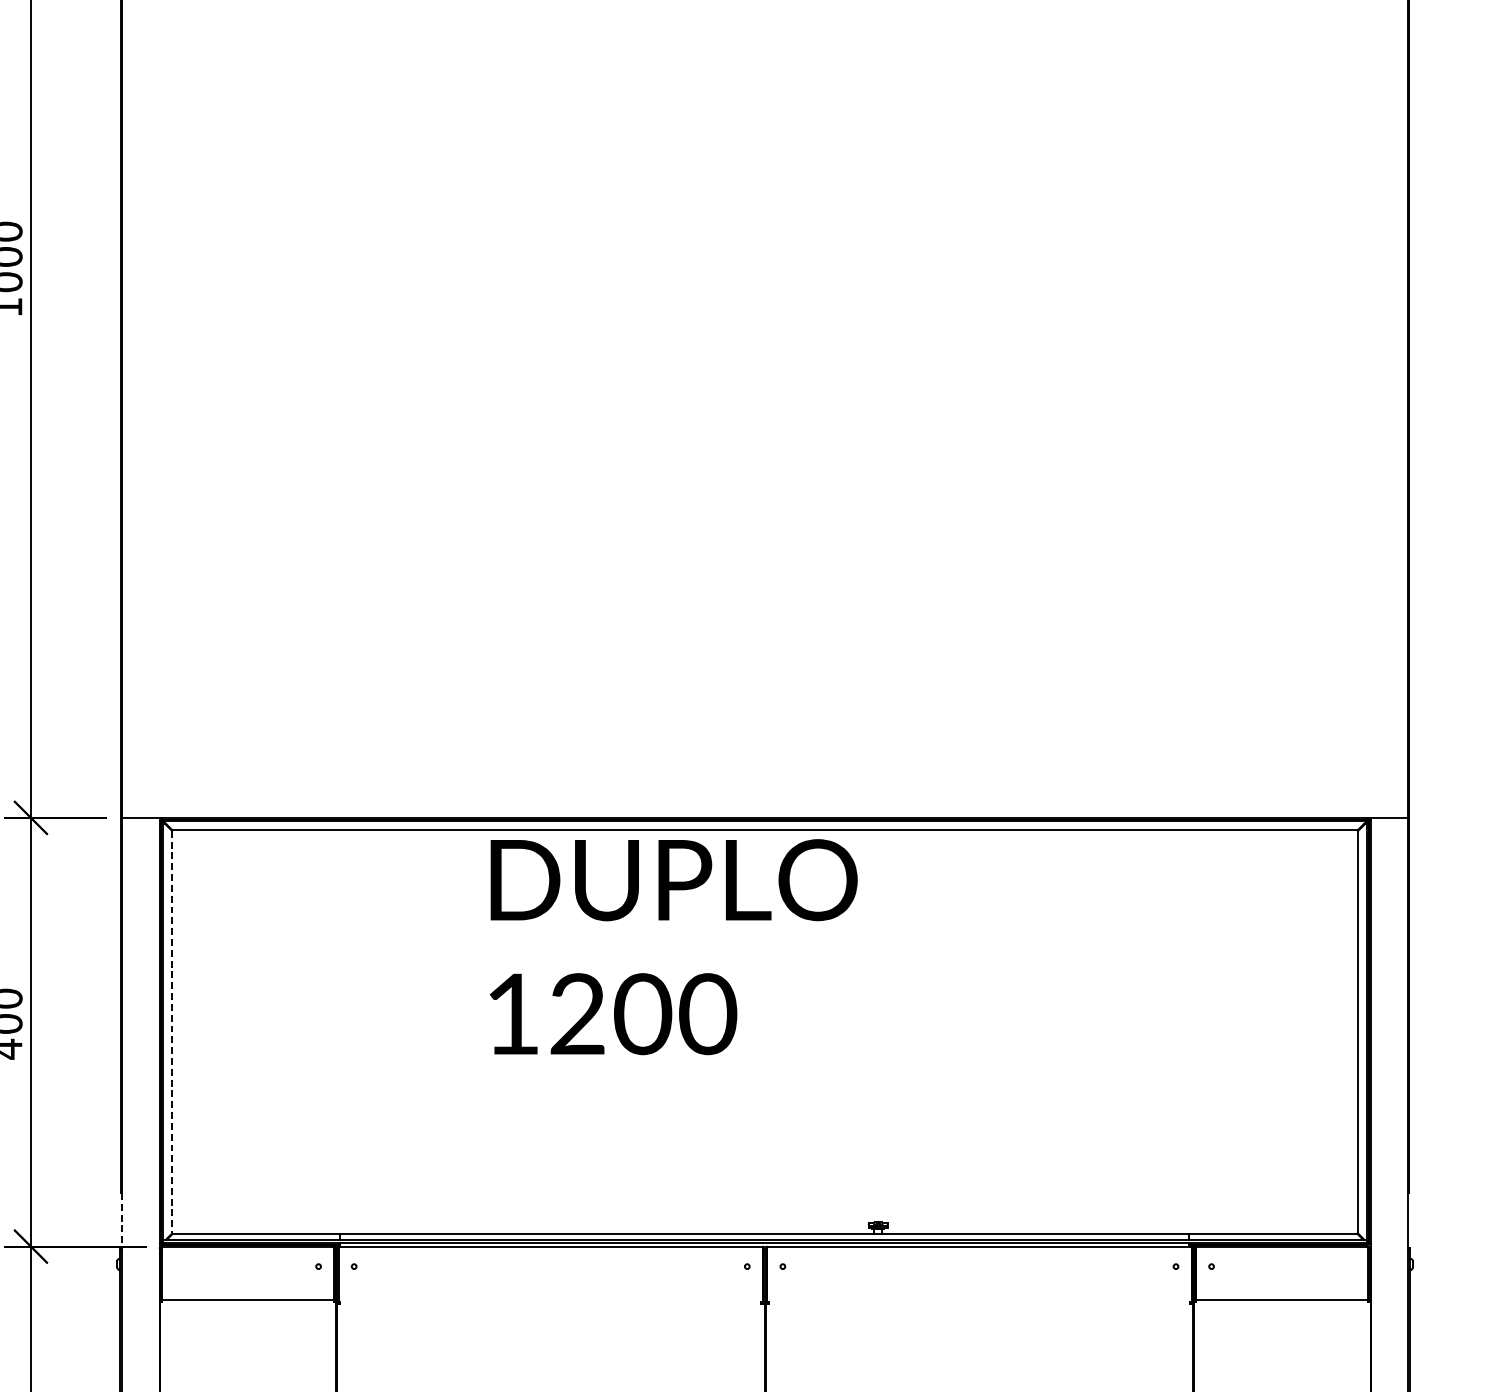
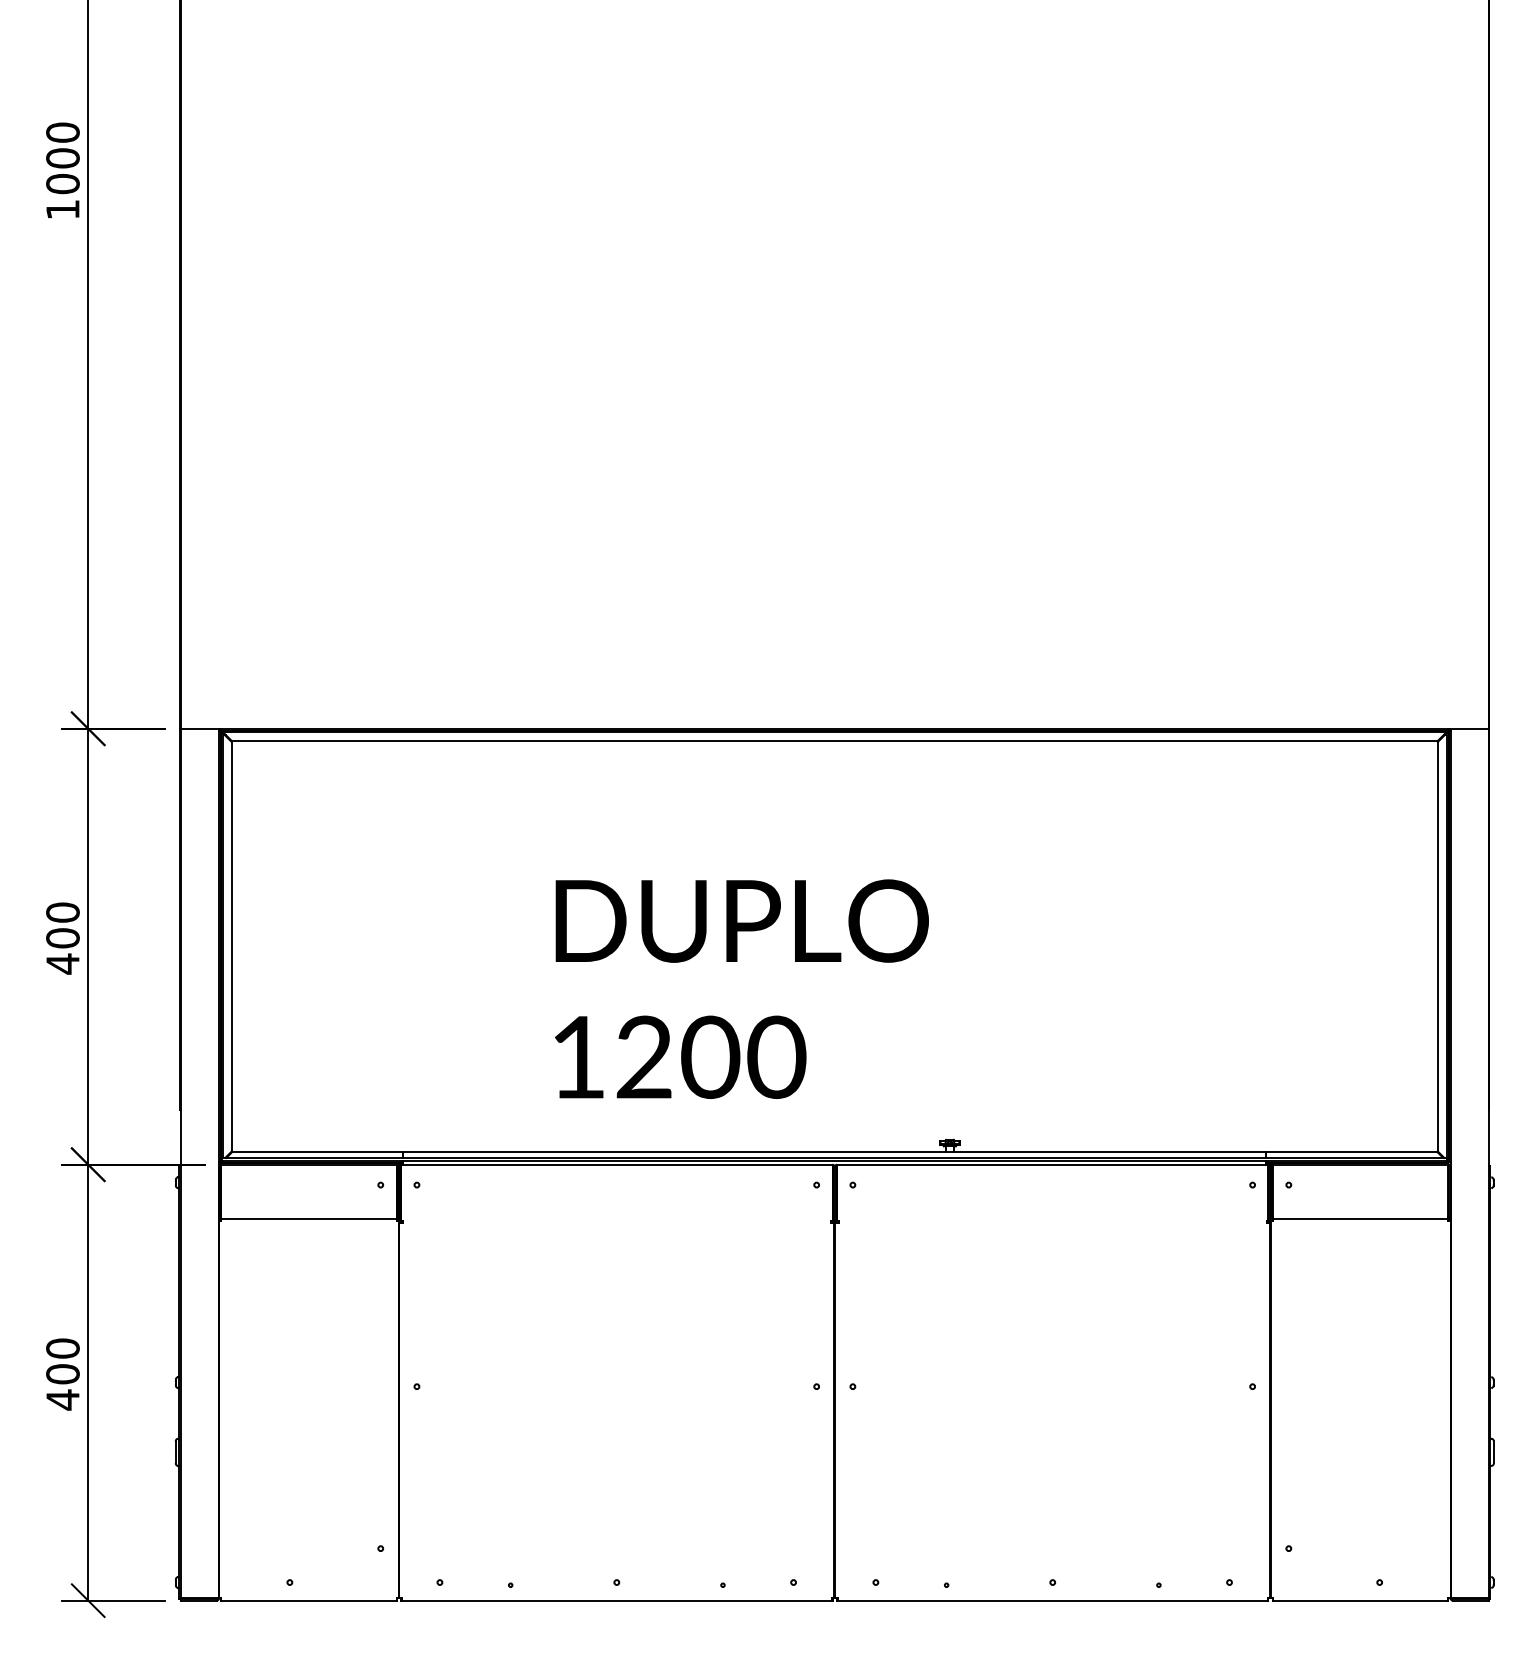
text: (673, 946) -> (741, 988), moved
line: (171, 1032) -> (231, 946), dashed -> solid
line: (121, 1220) -> (180, 1138), dashed -> solid

